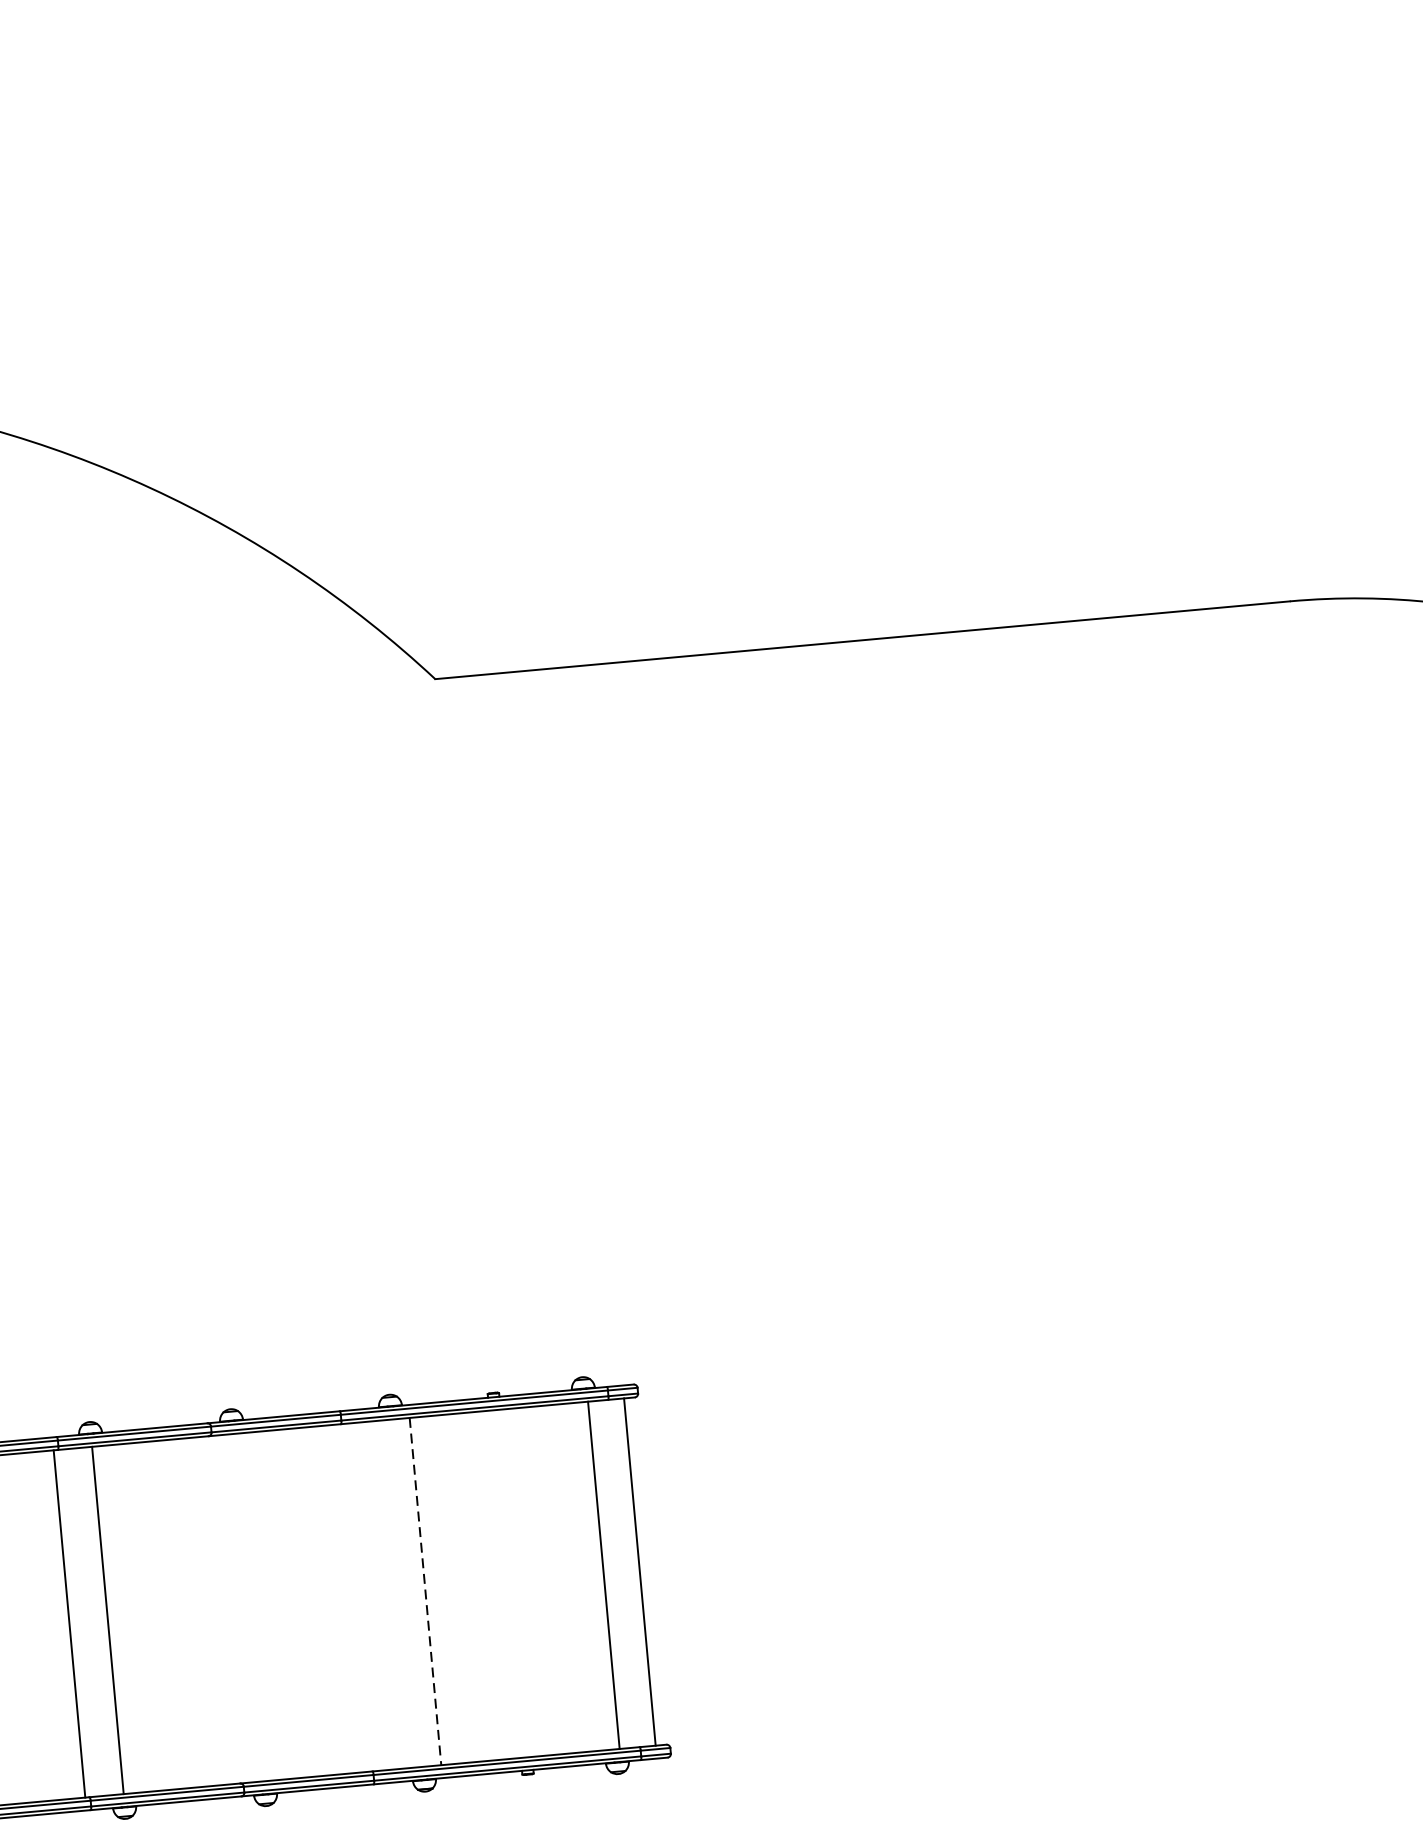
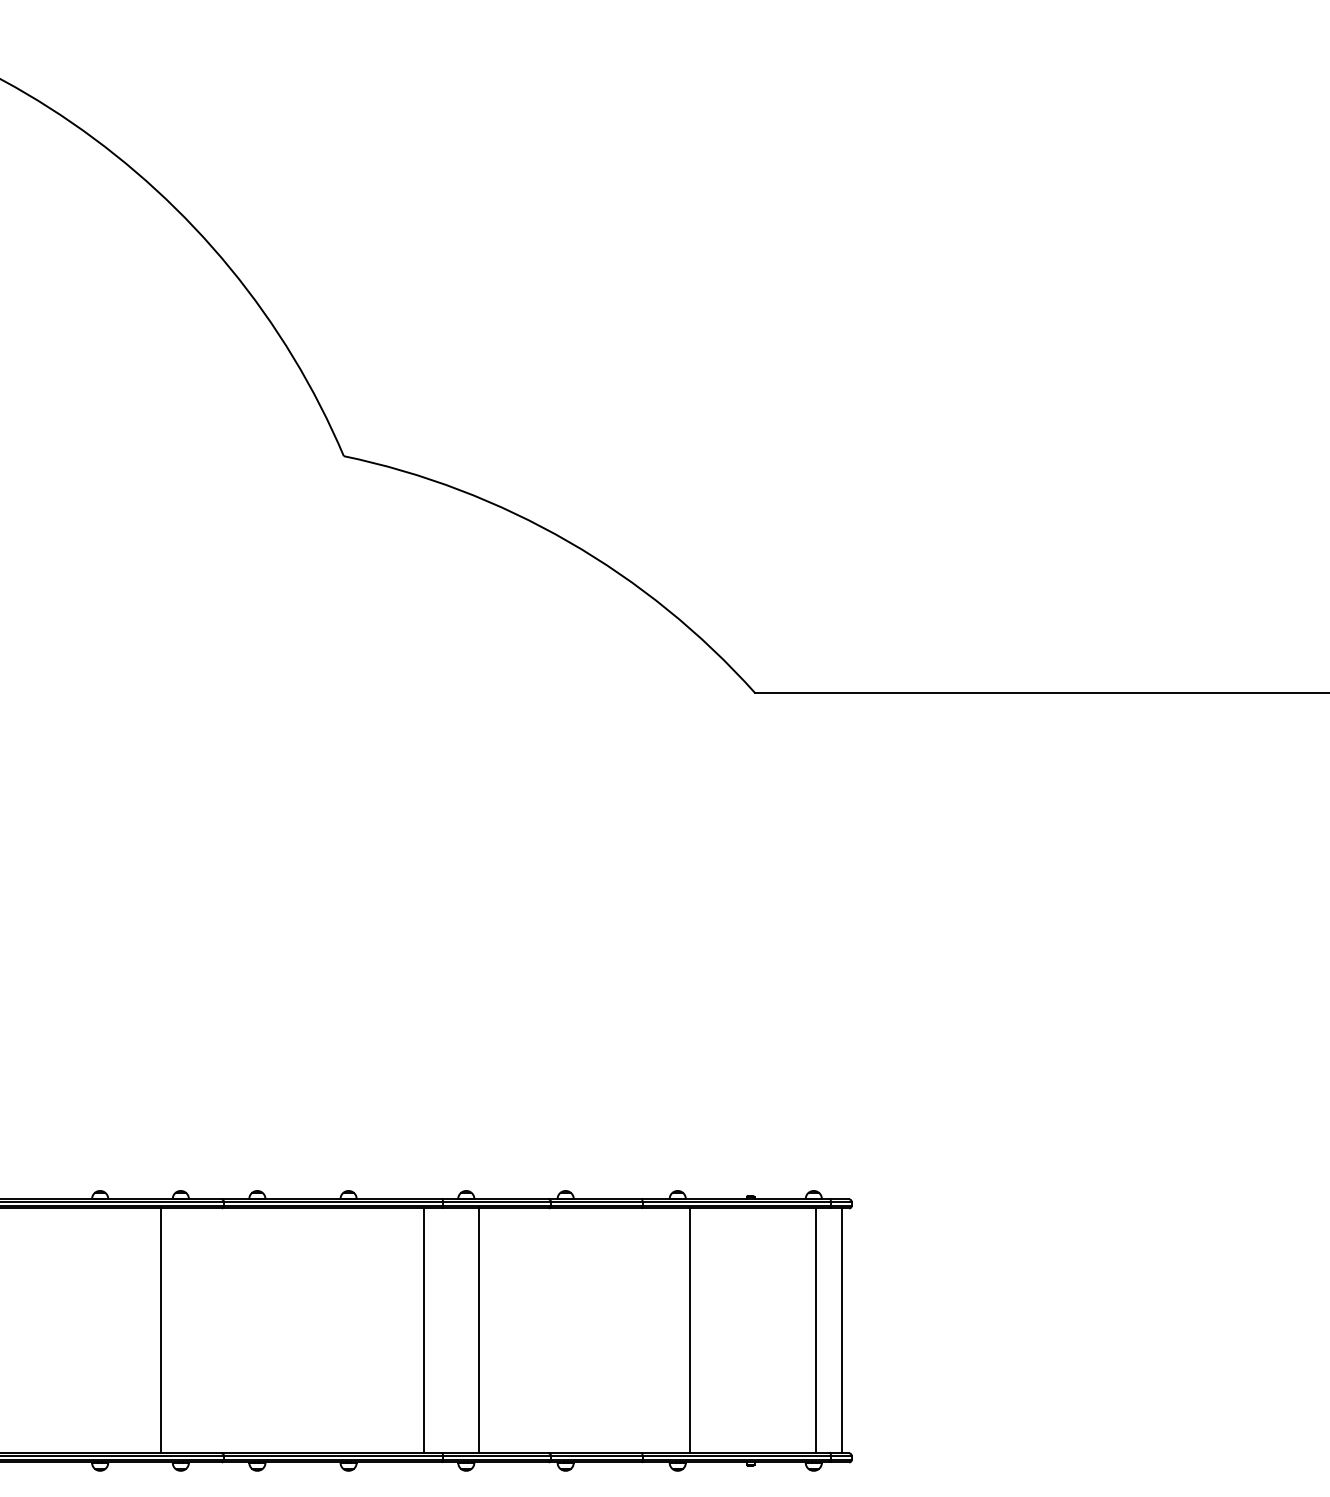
line: (425, 1592) -> (690, 1331), dashed -> solid
line: (107, 1619) -> (423, 1330), moved
line: (69, 1623) -> (479, 1330), moved

